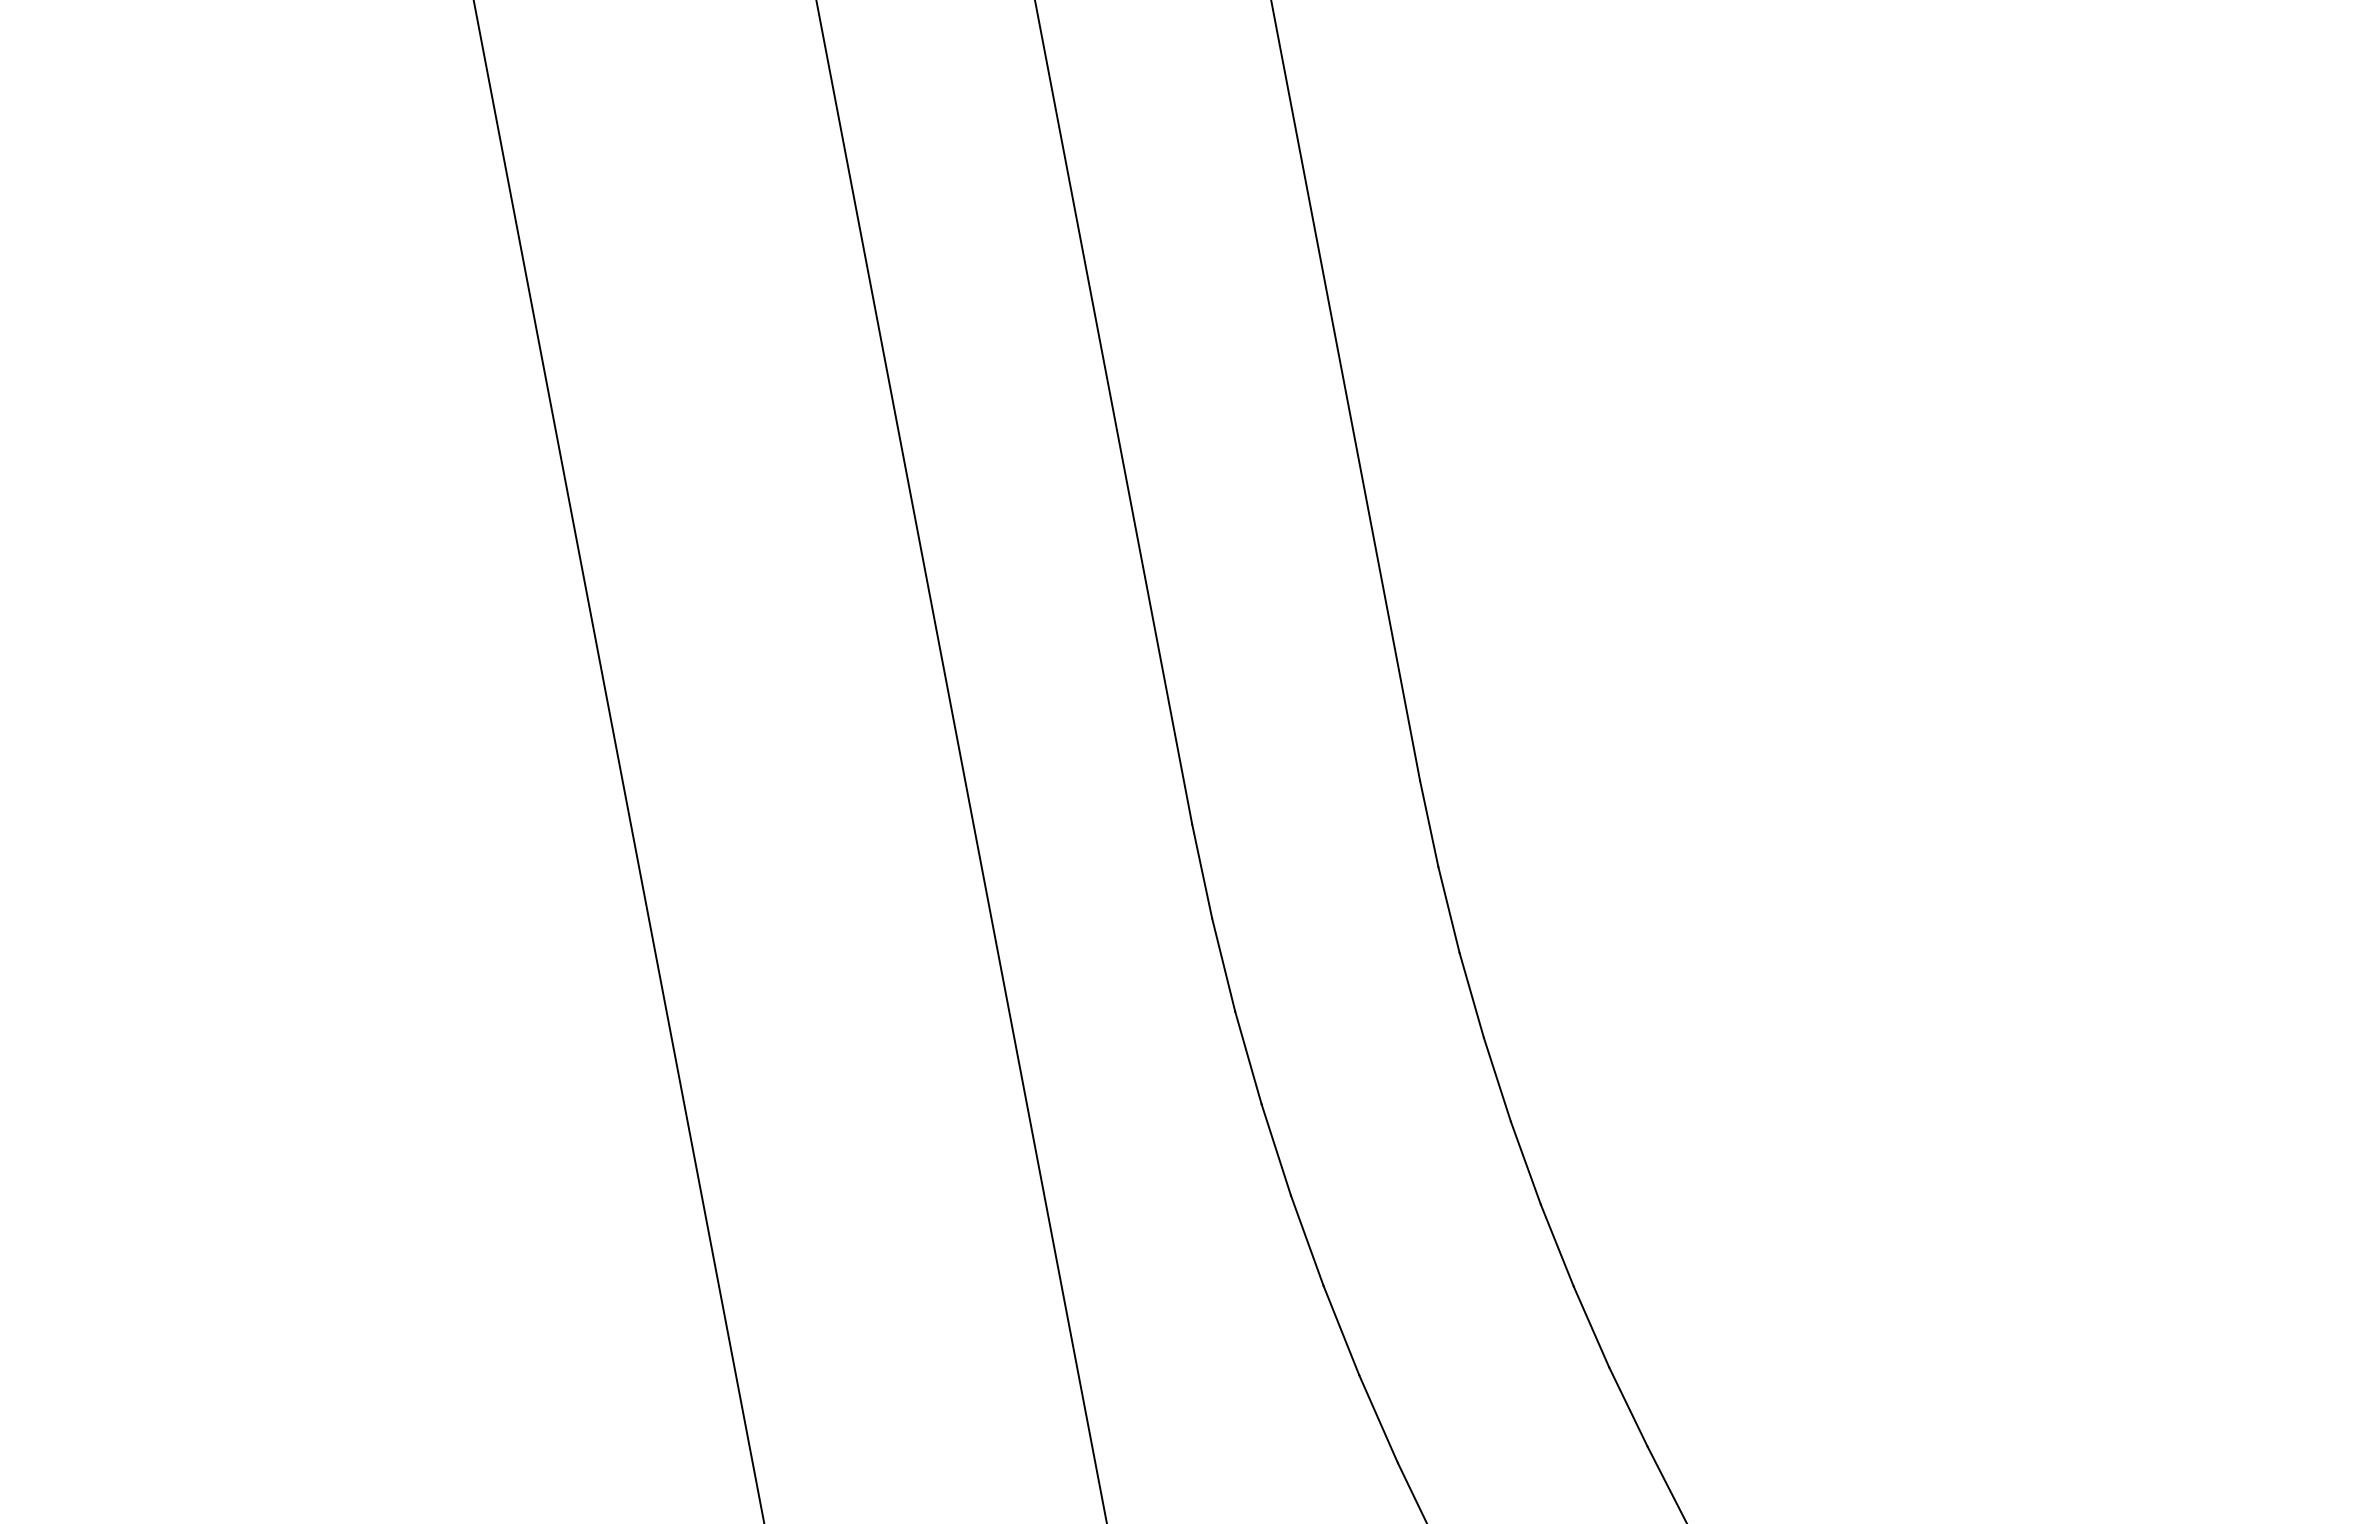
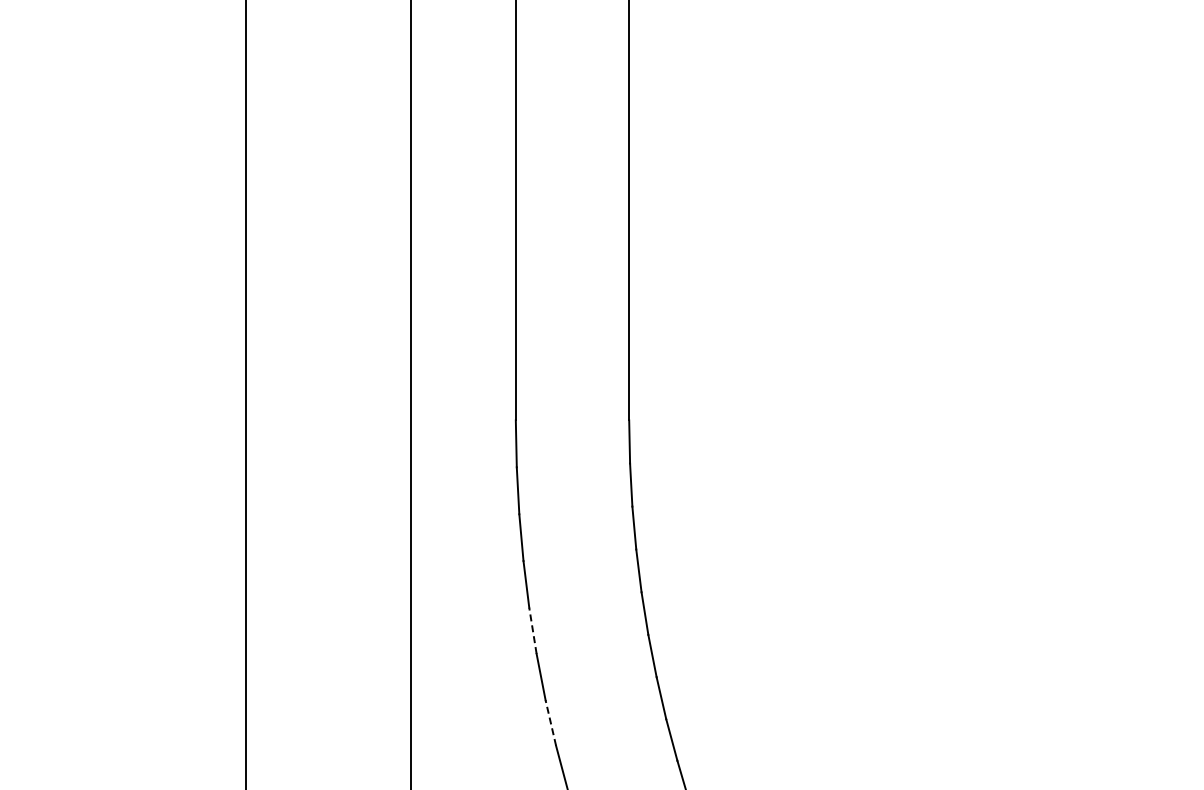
line: (1306, 1240) -> (532, 630), solid -> dashed
line: (1377, 1418) -> (550, 722), solid -> dashed

